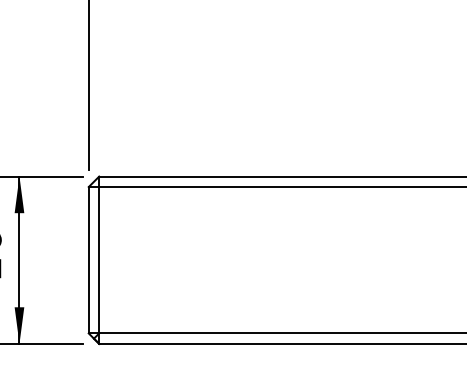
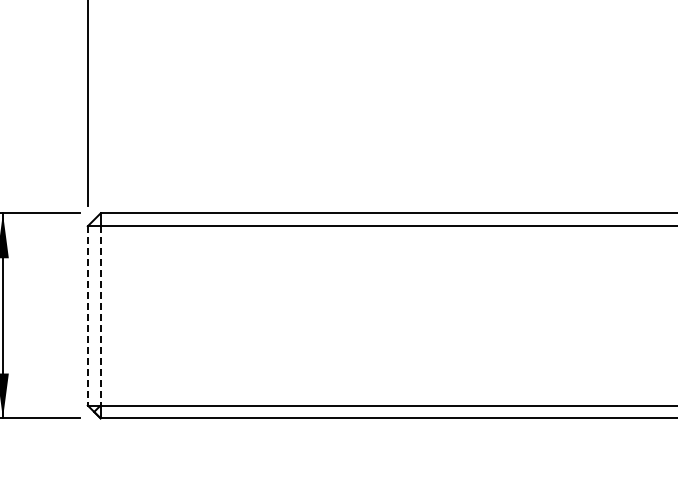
line: (88, 259) -> (87, 315), solid -> dashed
line: (99, 259) -> (100, 315), solid -> dashed

